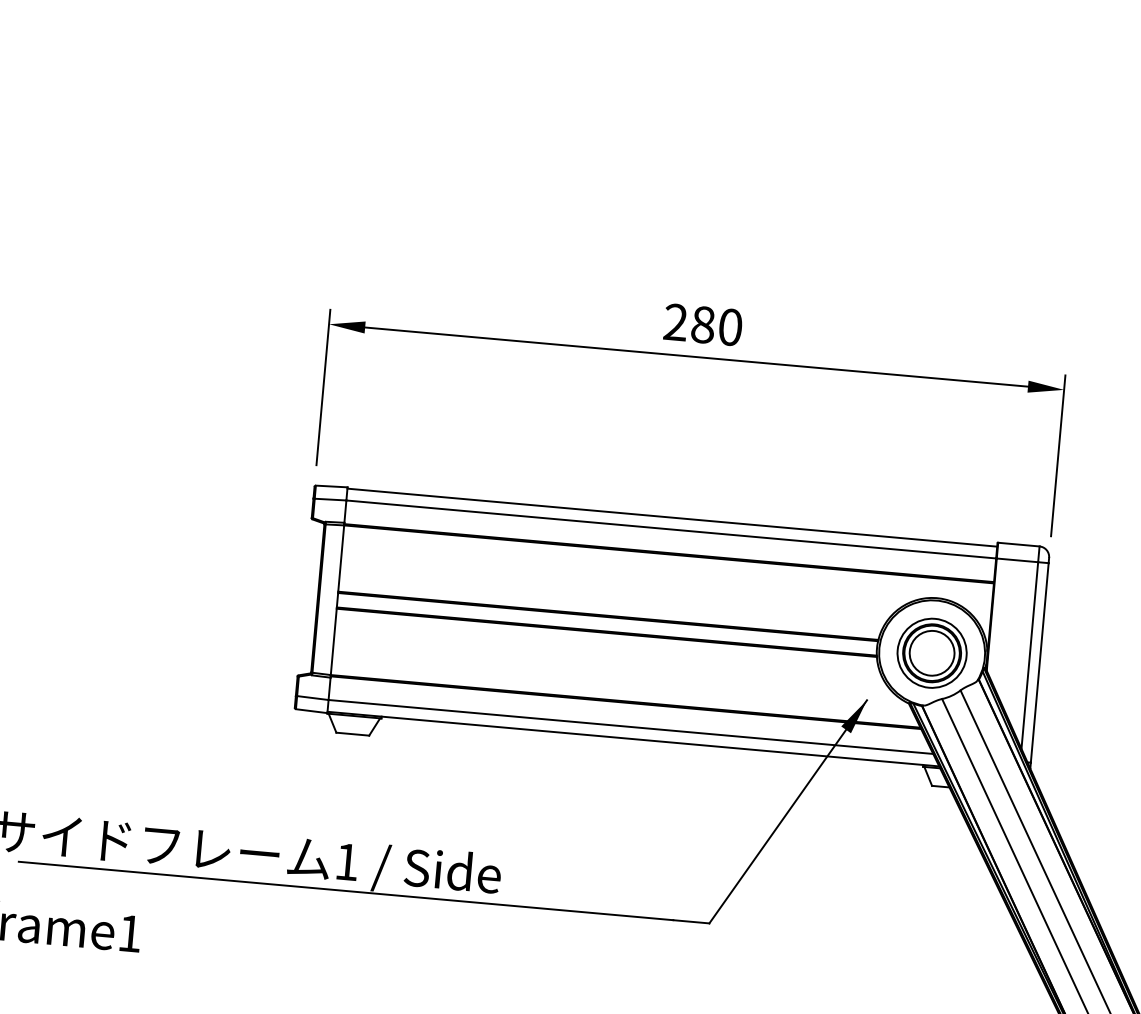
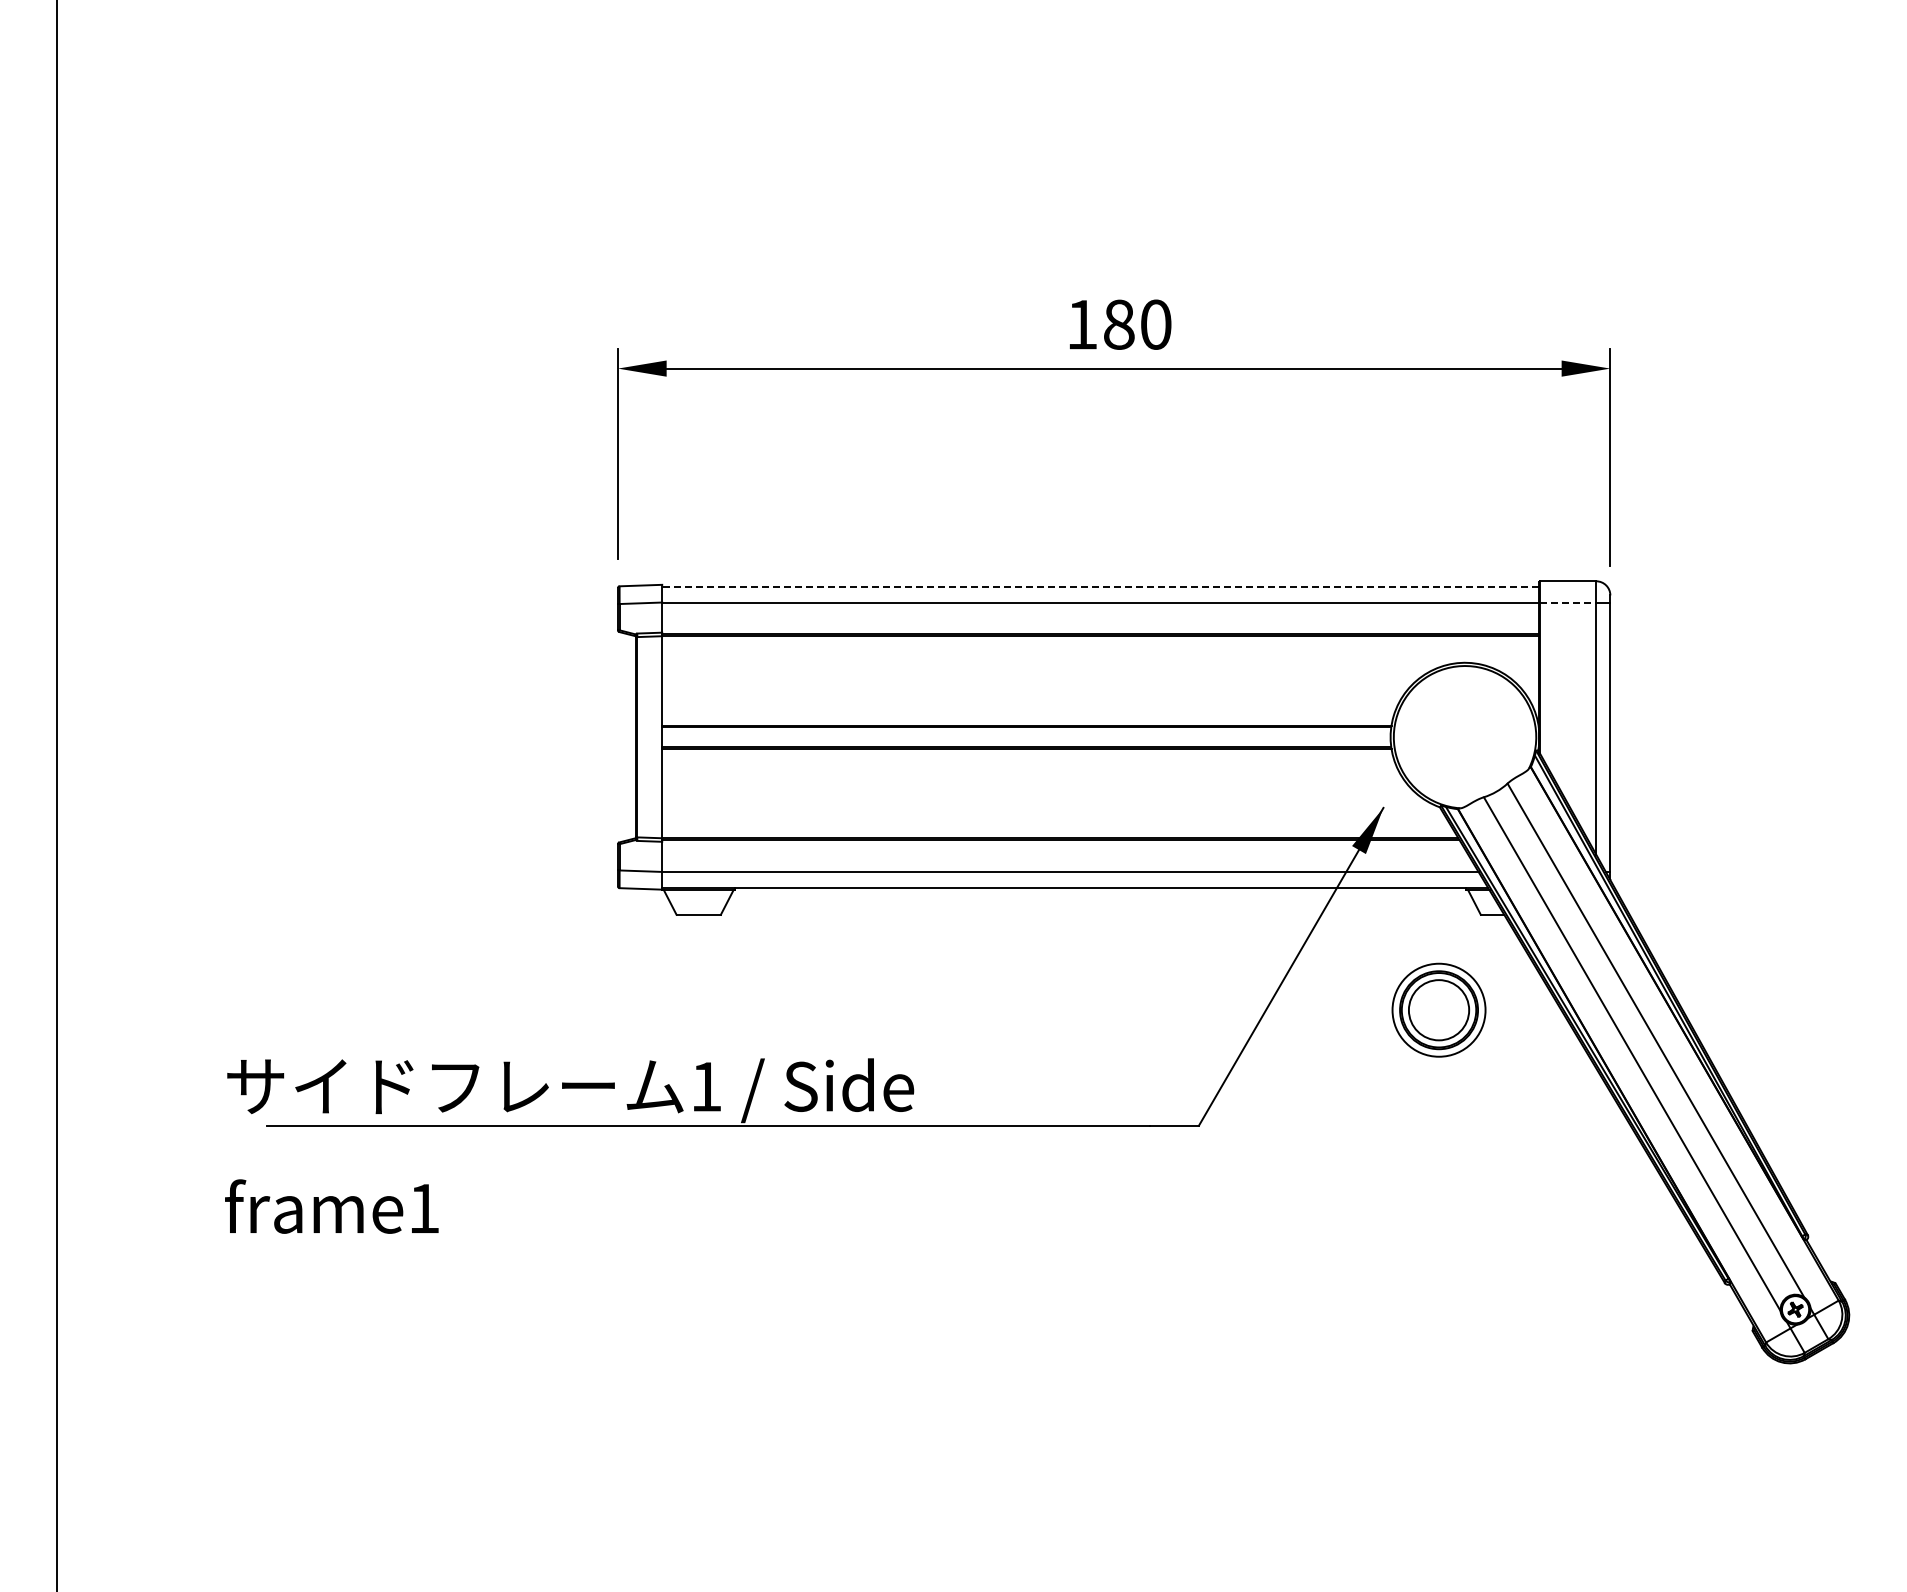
text: (676, 322) -> (1082, 324), 280 -> 180
line: (672, 517) -> (1100, 586), solid -> dashed
line: (1017, 560) -> (1568, 602), solid -> dashed
part: (931, 652) -> (1438, 1009), moved

